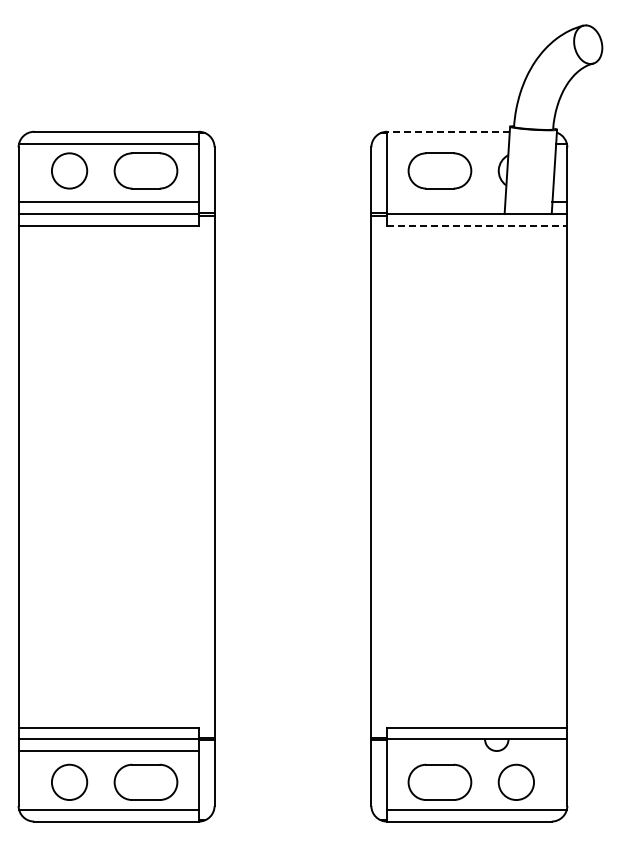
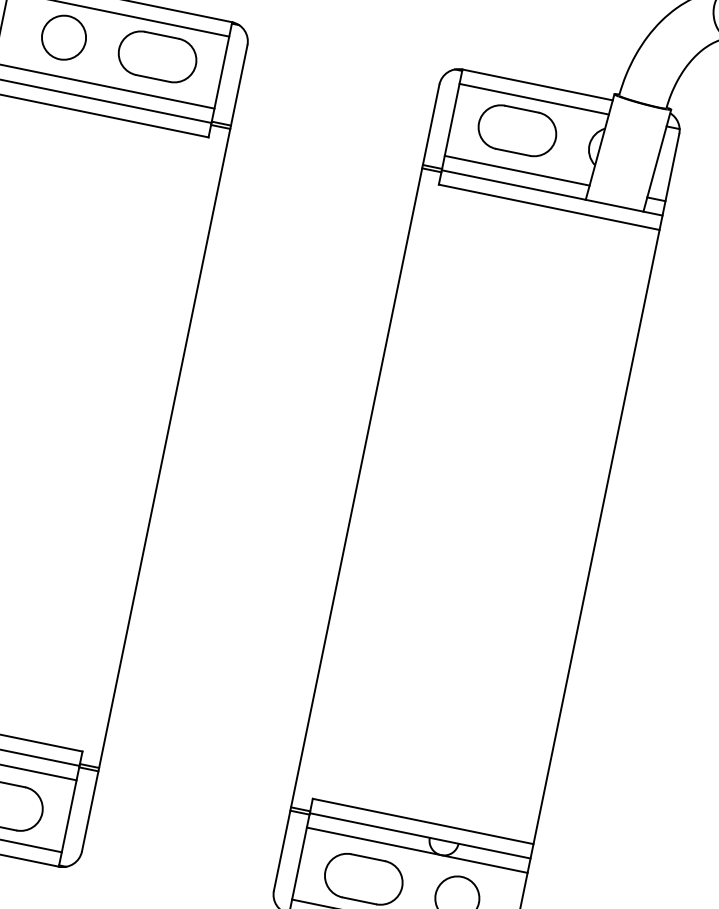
line: (447, 131) -> (536, 84), dashed -> solid
line: (448, 143) -> (534, 99), added
line: (446, 202) -> (517, 171), added
line: (477, 225) -> (549, 206), dashed -> solid
line: (477, 751) -> (417, 850), added

